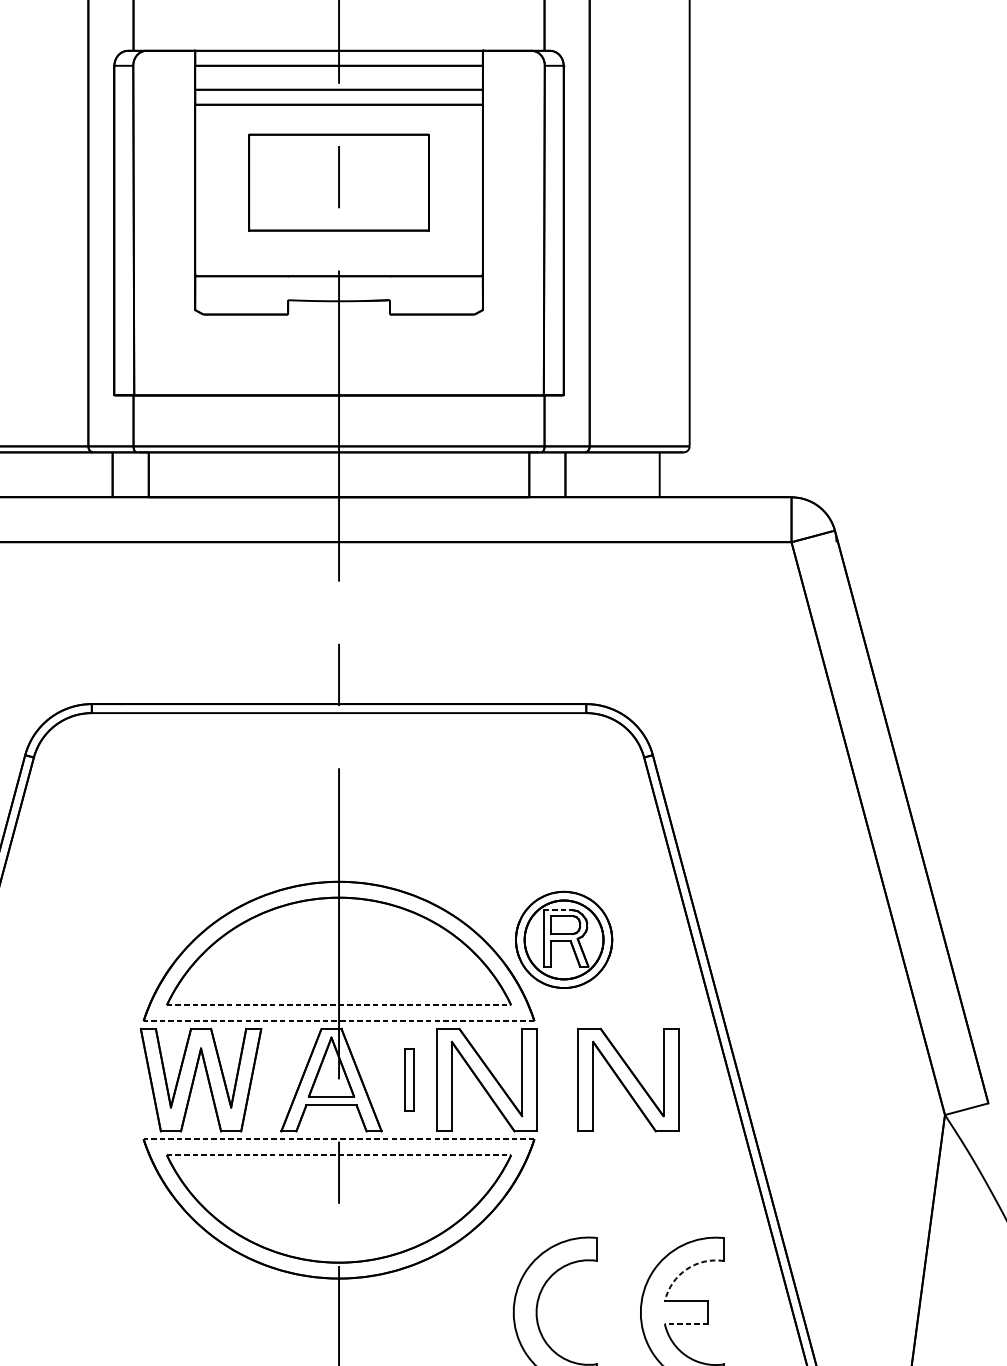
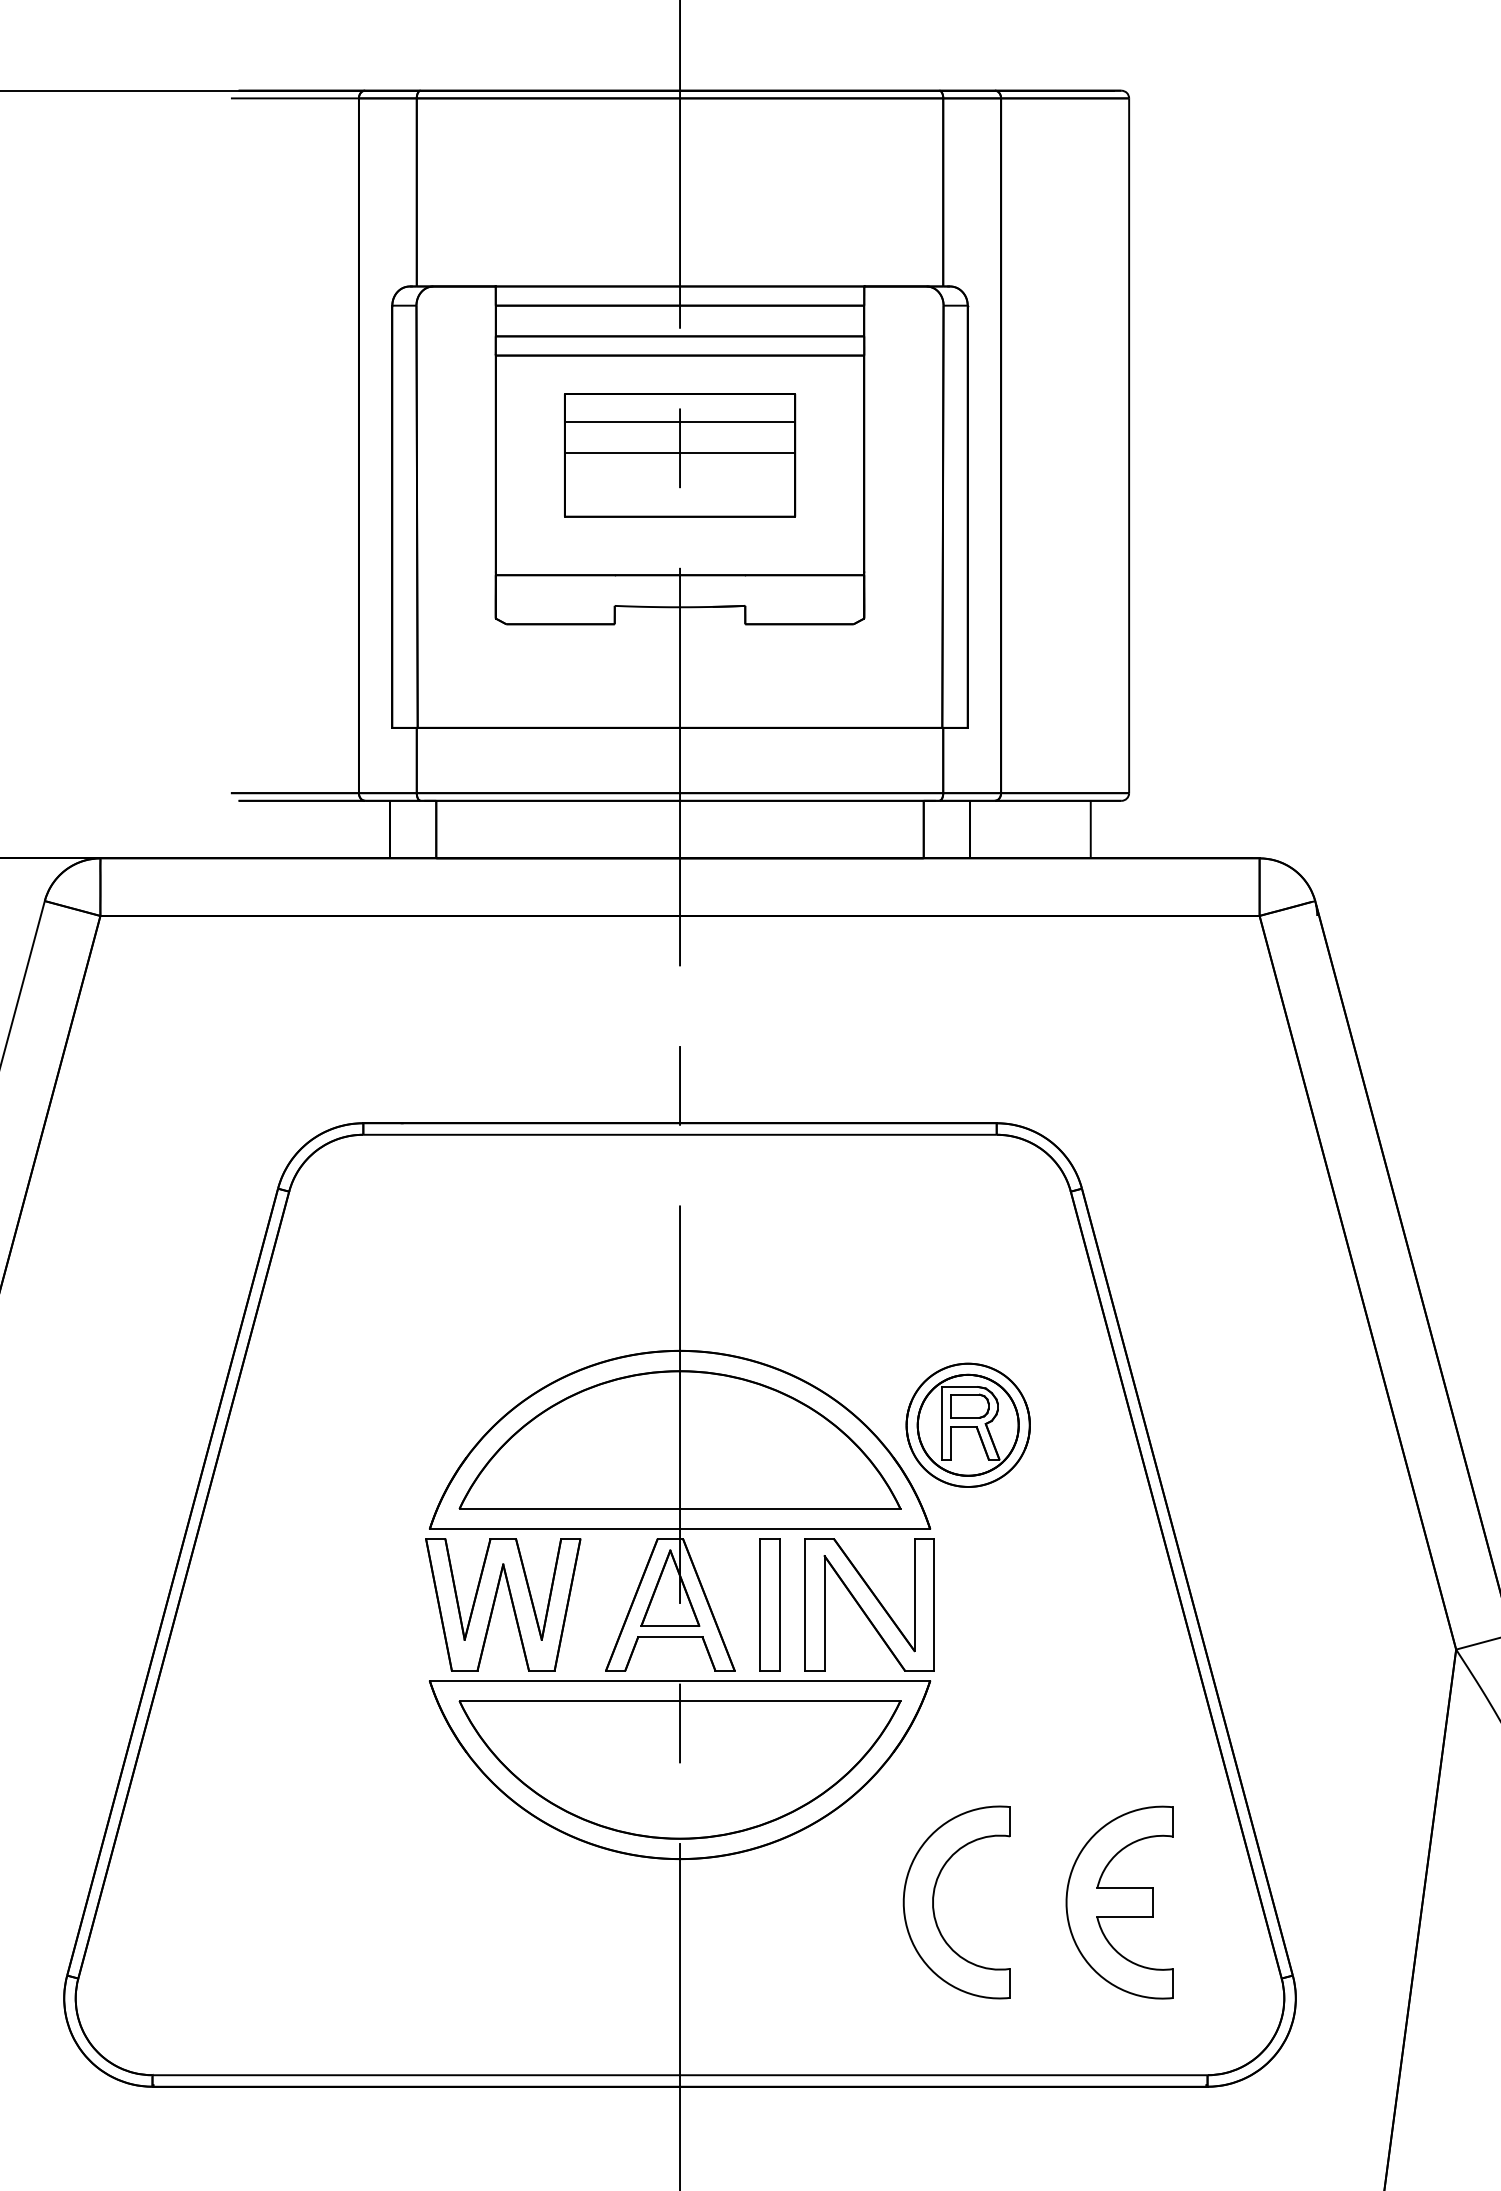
line: (338, 157) -> (679, 422), added
line: (338, 181) -> (679, 453), added
line: (558, 909) -> (960, 1386), dashed -> solid
line: (339, 1005) -> (680, 1509), dashed -> solid
line: (338, 1021) -> (679, 1529), dashed -> solid
part: (408, 1079) -> (769, 1604), size x1.67
part: (628, 1079) -> (1050, 1604), removed
line: (338, 1139) -> (679, 1680), dashed -> solid
line: (339, 1154) -> (680, 1700), dashed -> solid
arc: (686, 1269) -> (1125, 1847), dashed -> solid
line: (686, 1324) -> (1125, 1917), dashed -> solid

